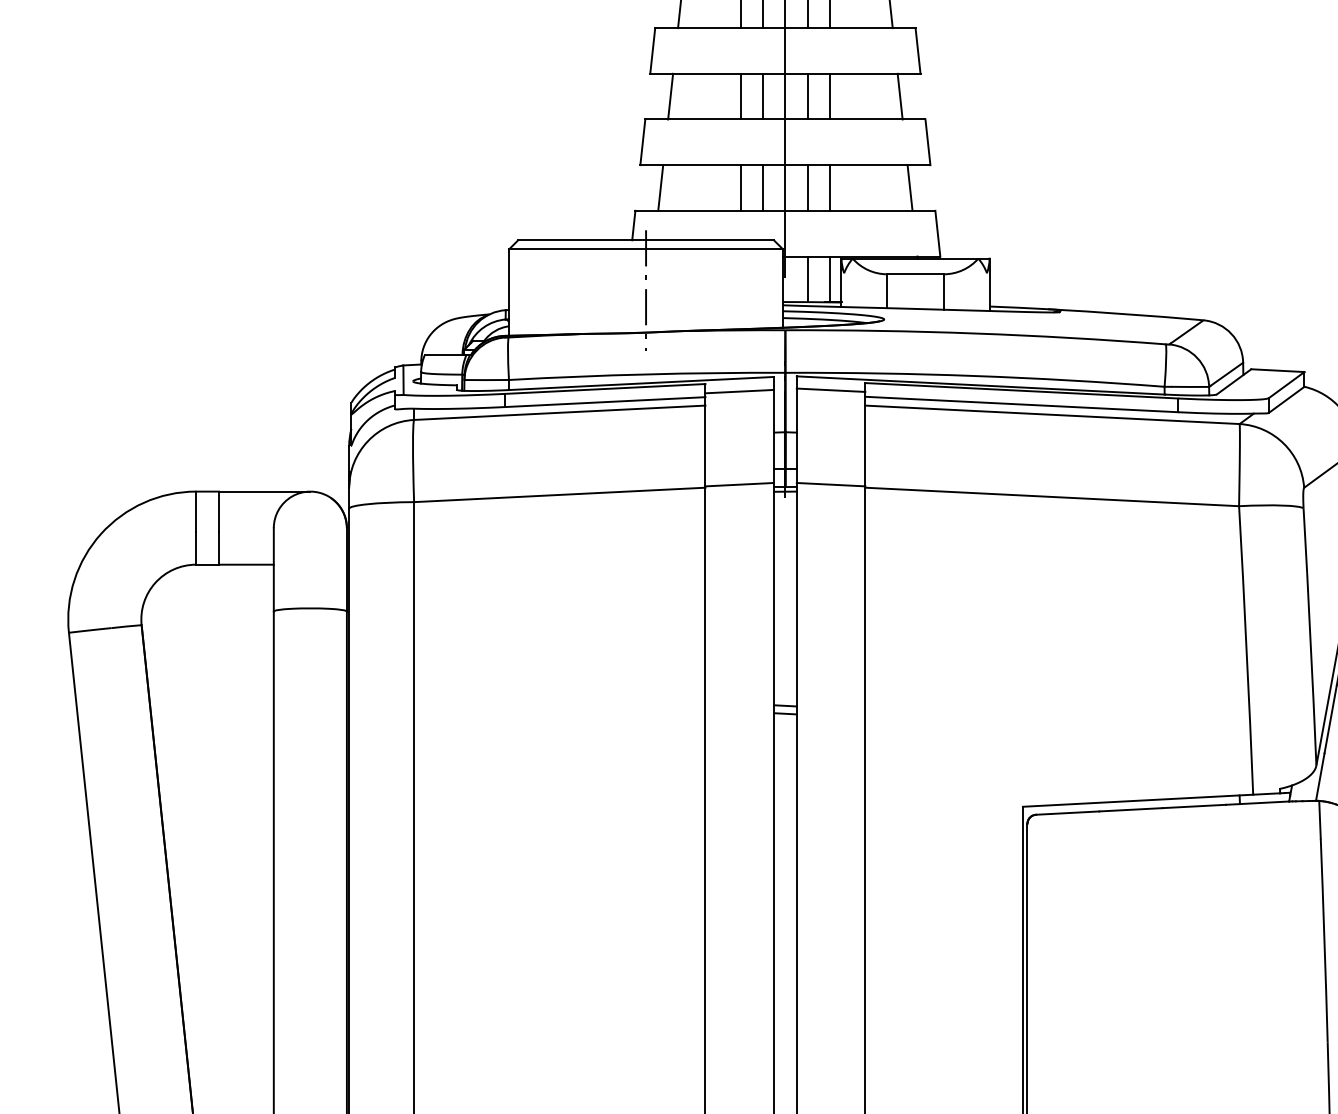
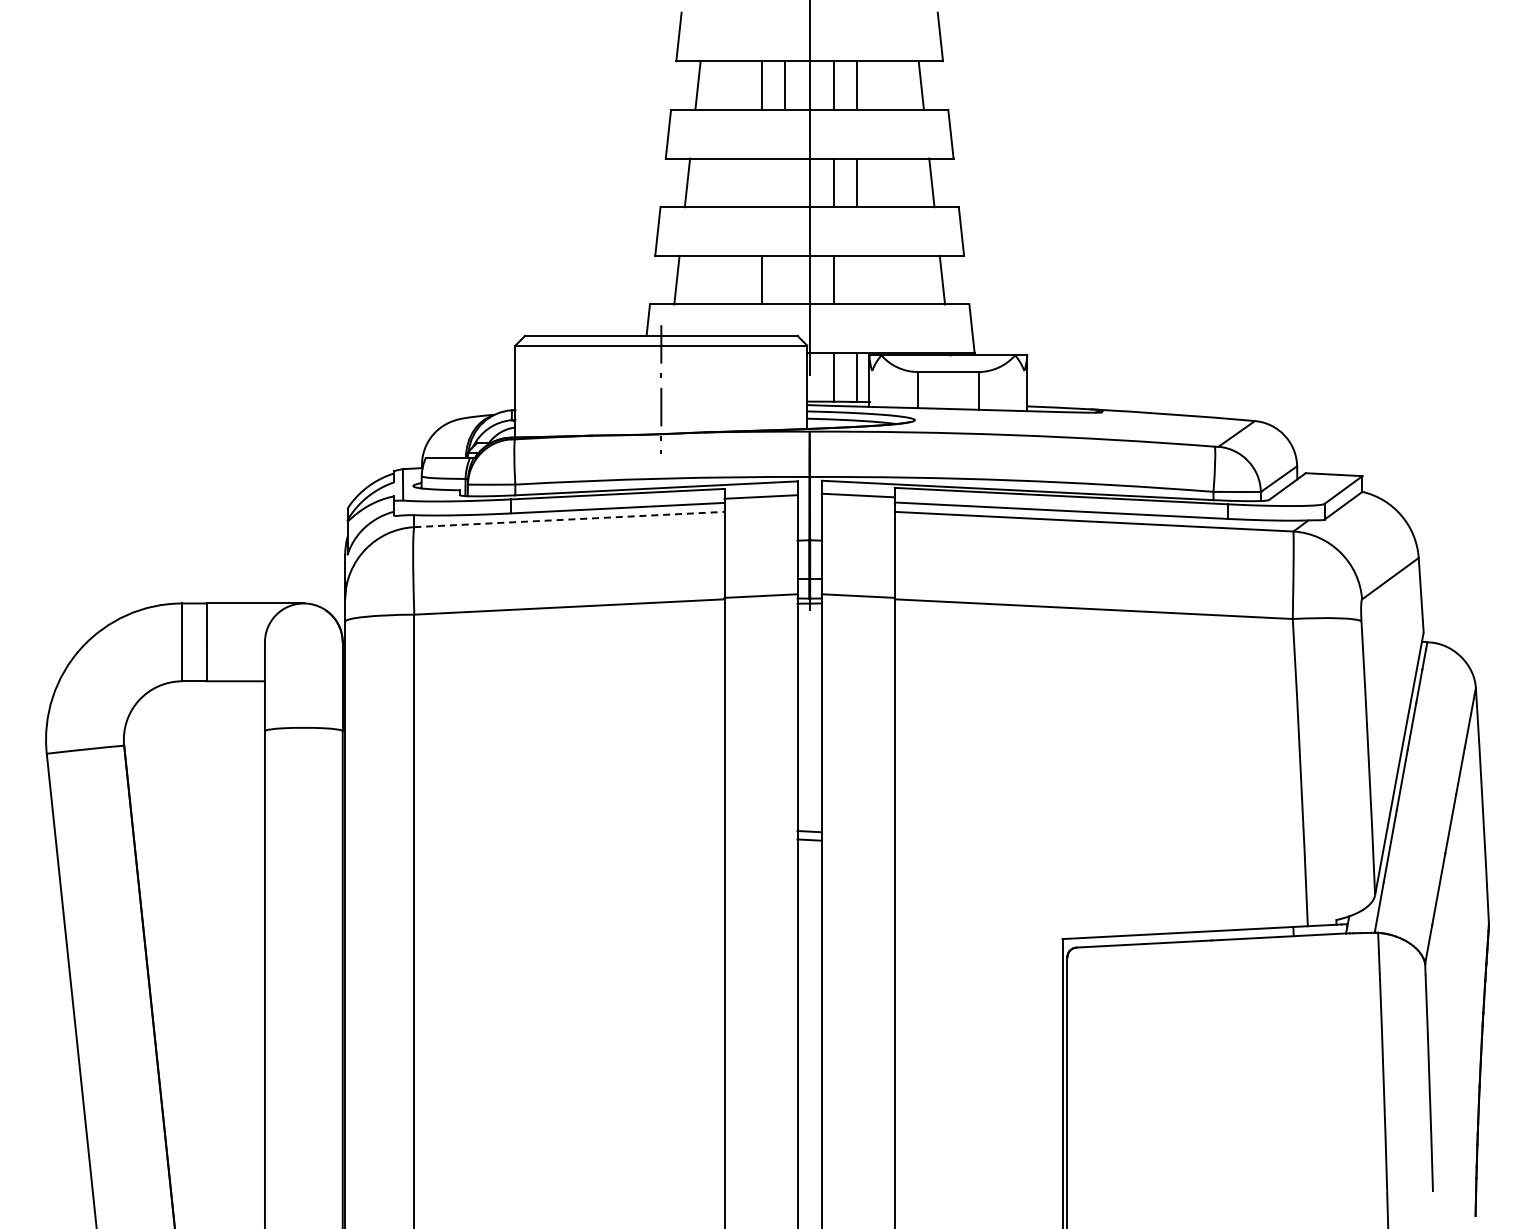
line: (741, 96) -> (762, 182), removed
line: (762, 96) -> (785, 182), removed
line: (762, 187) -> (785, 279), removed
line: (830, 187) -> (857, 279), removed
line: (559, 412) -> (569, 519), solid -> dashed

